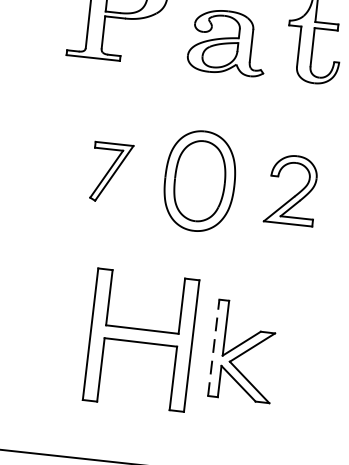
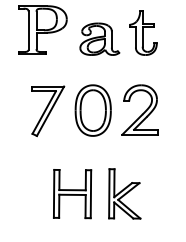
part: (111, 173) -> (48, 111), size x1.67
part: (290, 188) -> (139, 109), size x1.43
part: (141, 341) -> (72, 194), size x0.71
line: (214, 347) -> (109, 193), dashed -> solid

